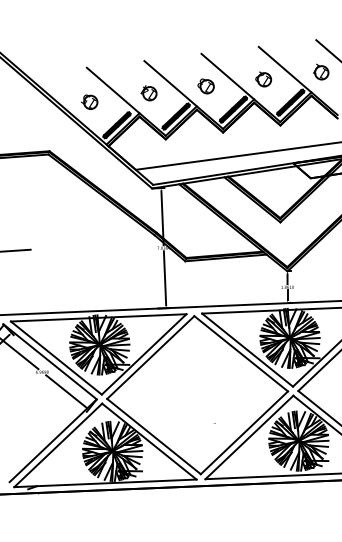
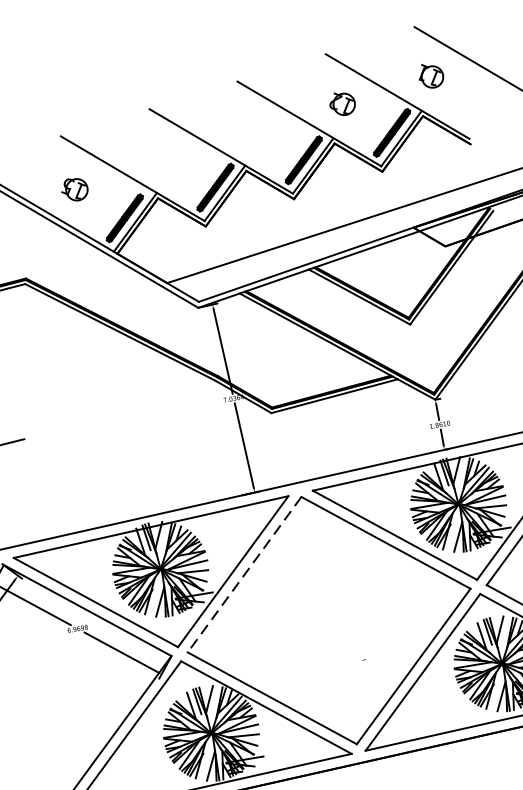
part: (205, 86) -> (253, 131), removed
part: (148, 93) -> (165, 159), removed
line: (150, 357) -> (244, 574), solid -> dashed

